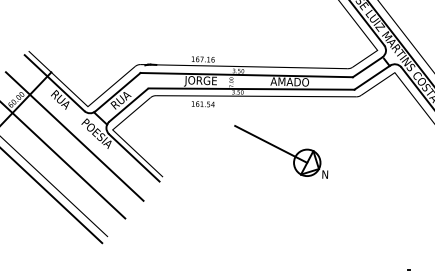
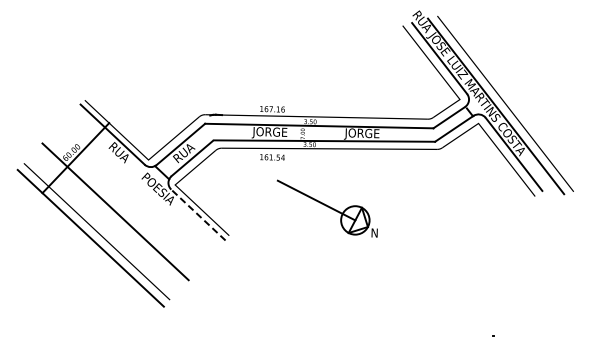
text: (289, 82) -> (365, 133), AMADO -> JORGE
line: (74, 135) -> (134, 191), removed
part: (281, 151) -> (327, 208), moved
line: (134, 157) -> (198, 214), solid -> dashed

